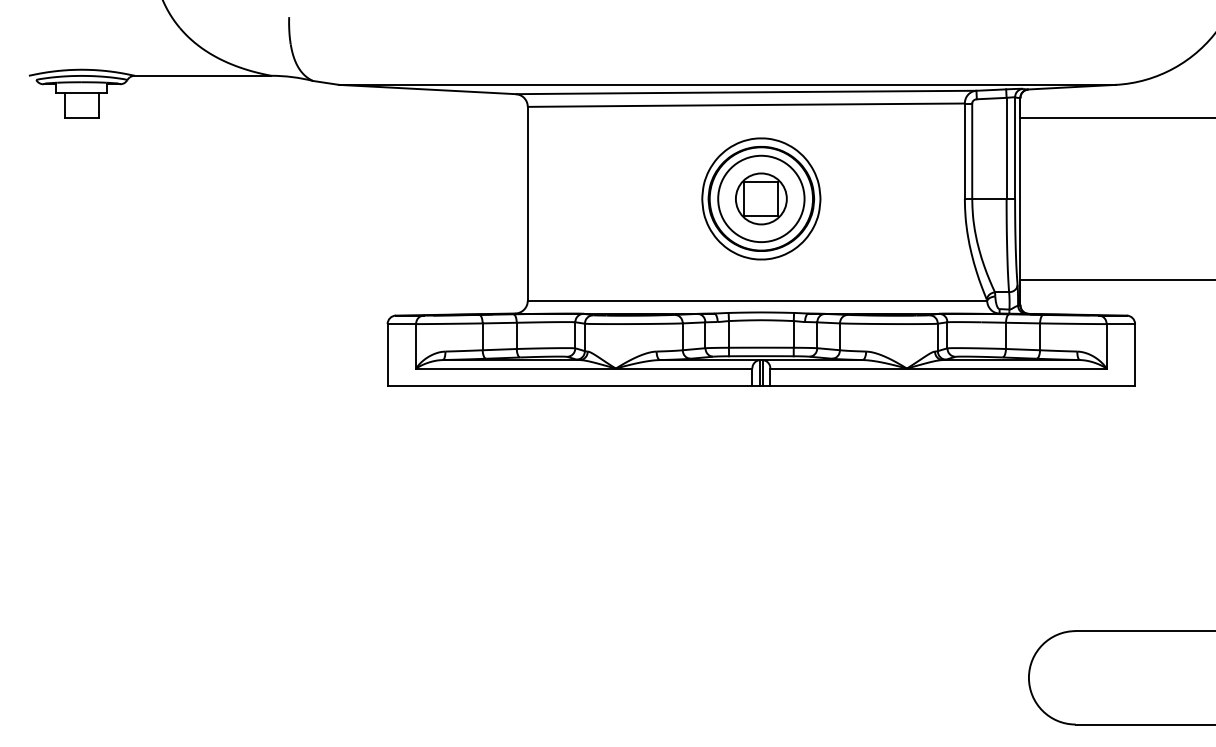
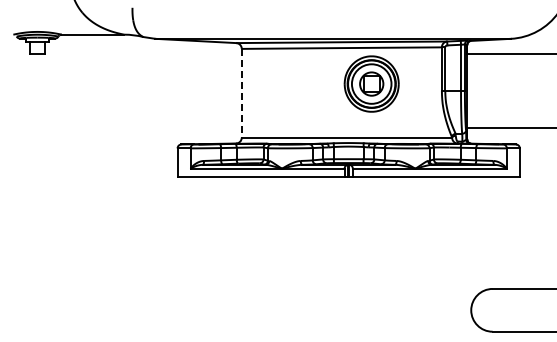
part: (760, 197) -> (371, 83), moved
line: (527, 204) -> (241, 93), solid -> dashed

